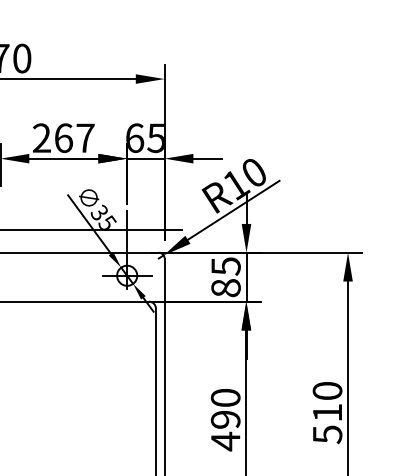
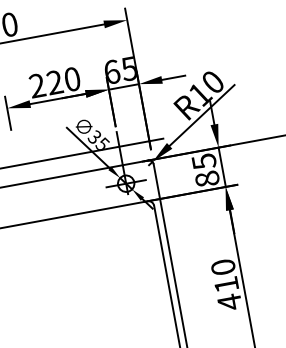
text: (74, 138) -> (63, 81), 267 -> 220
text: (225, 419) -> (226, 284), 490 -> 410

